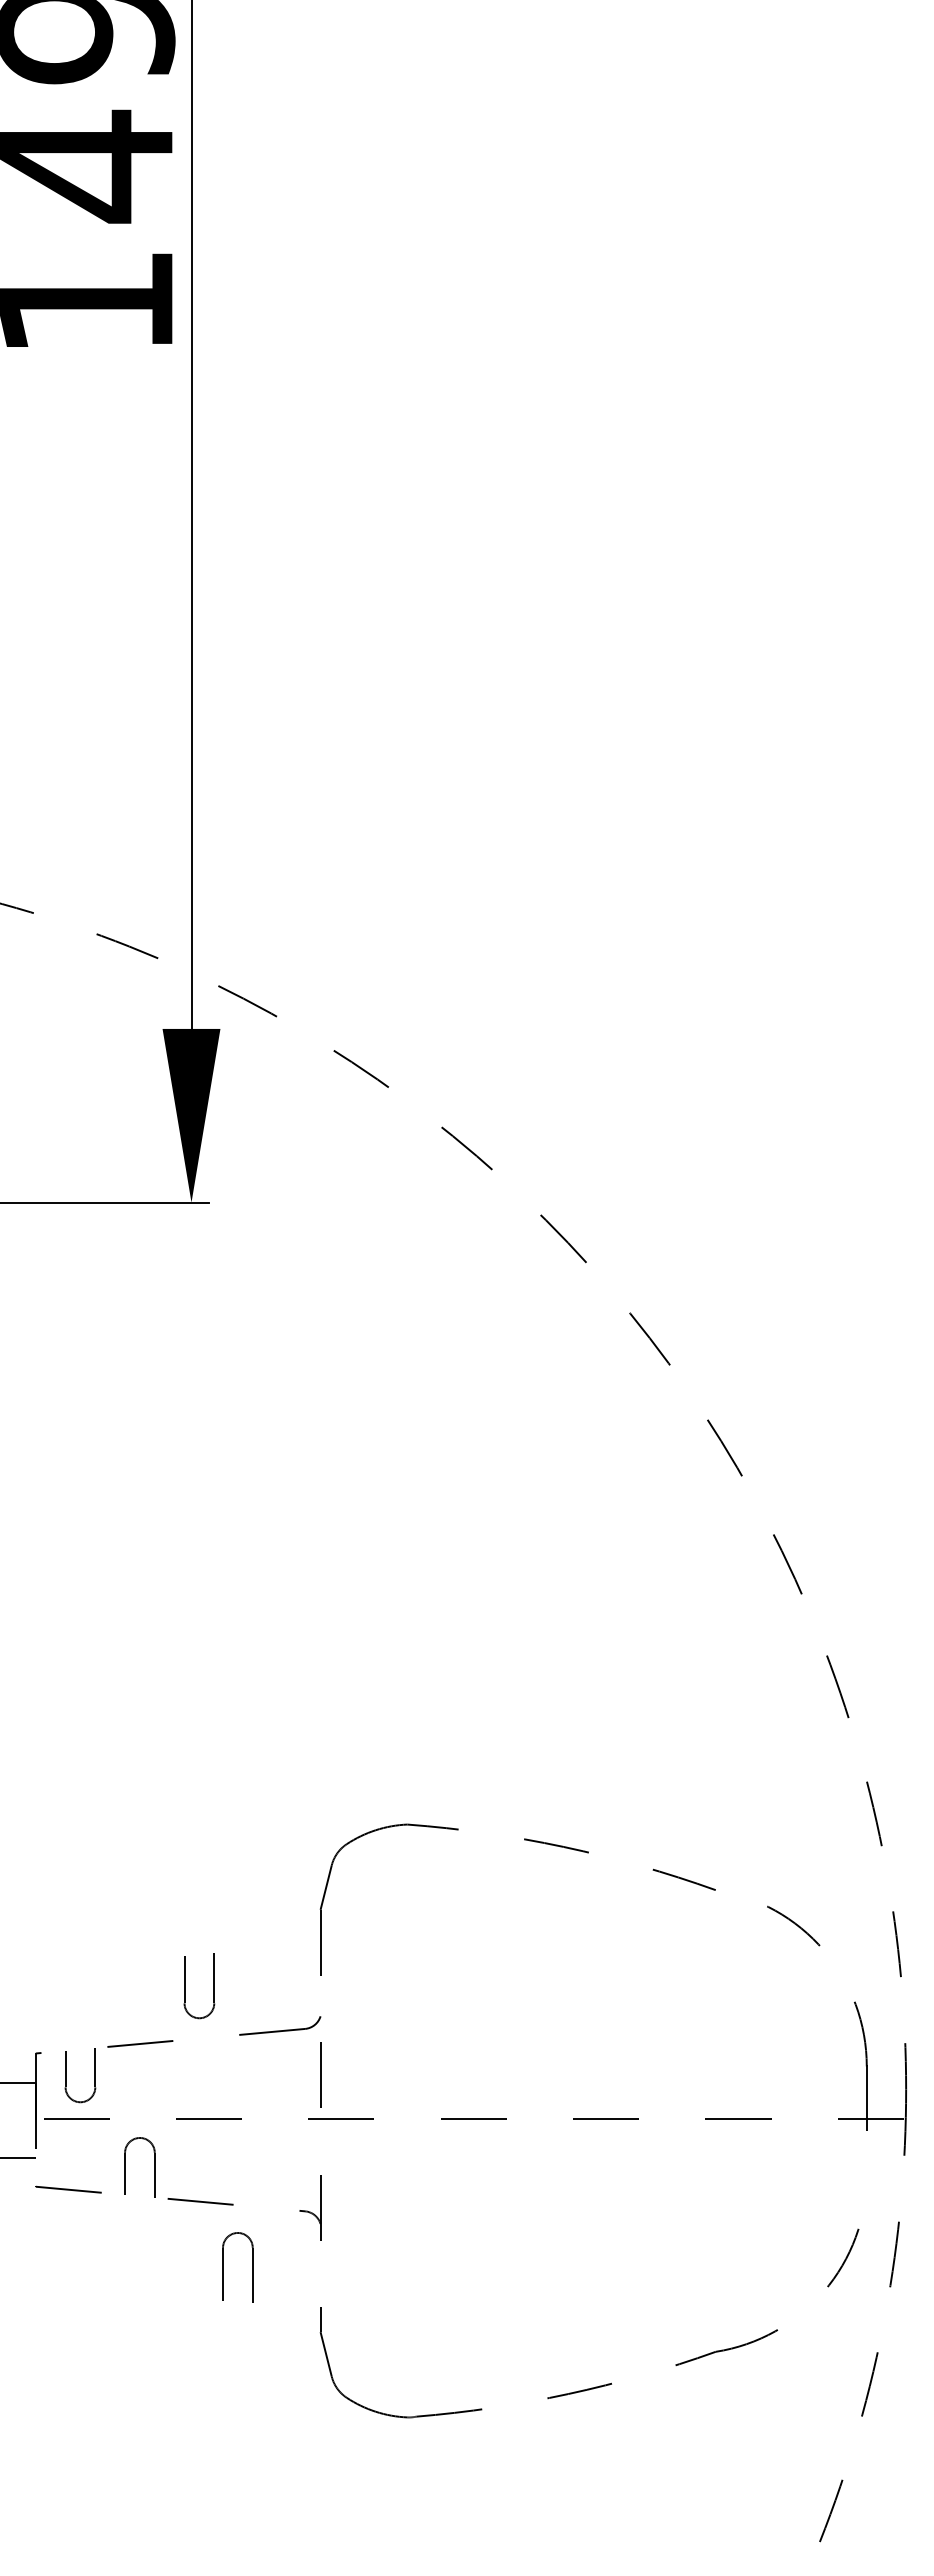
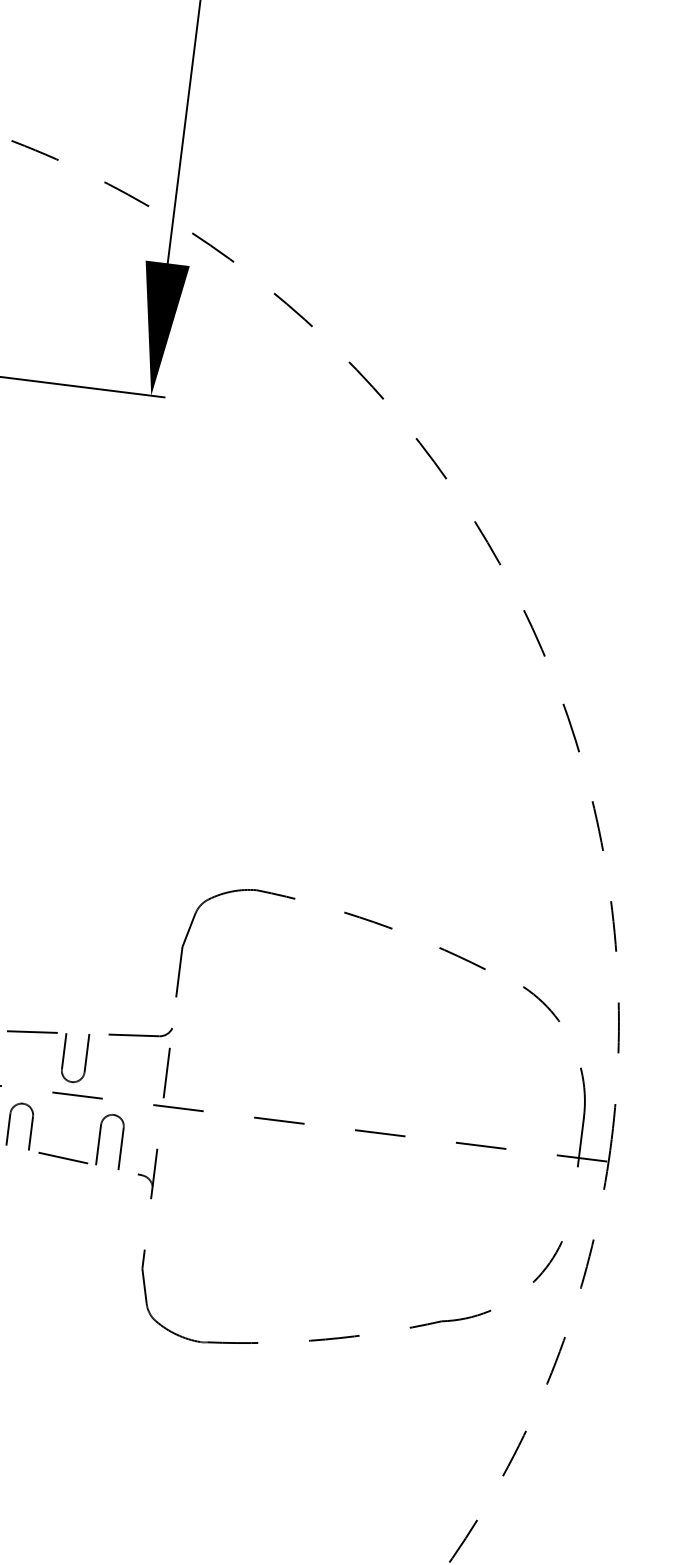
part: (185, 1986) -> (64, 1056), moved
part: (223, 2267) -> (99, 1139), moved

